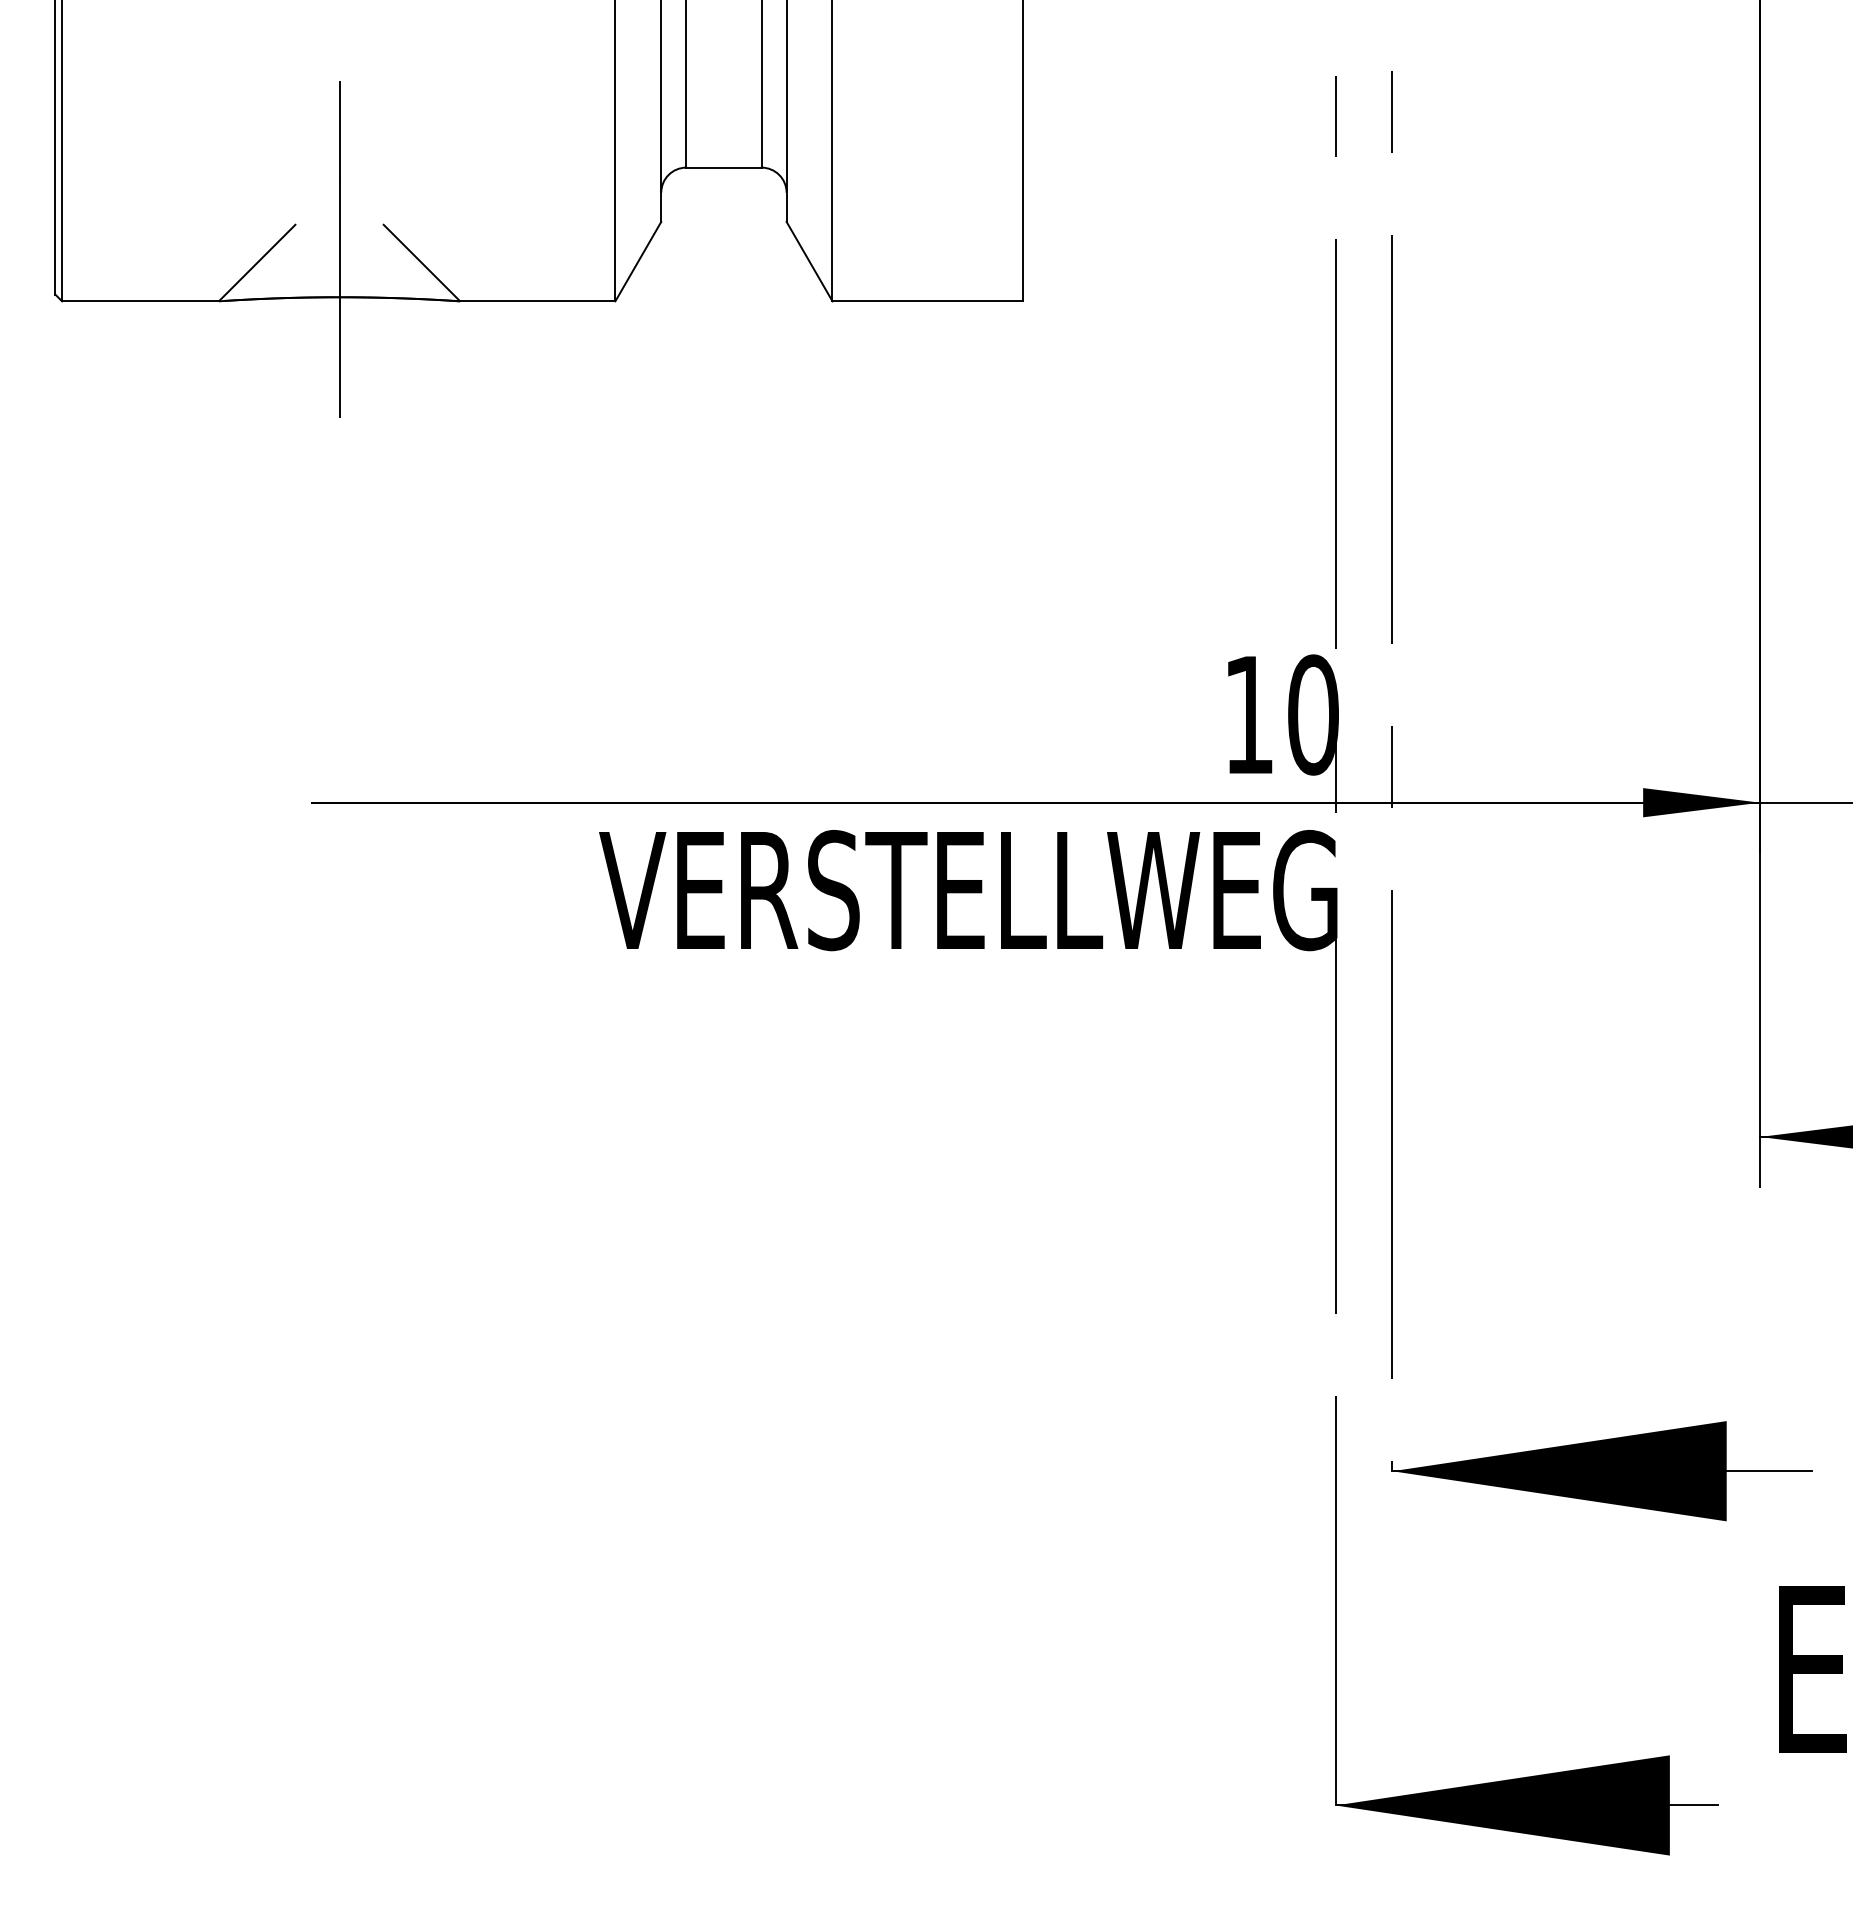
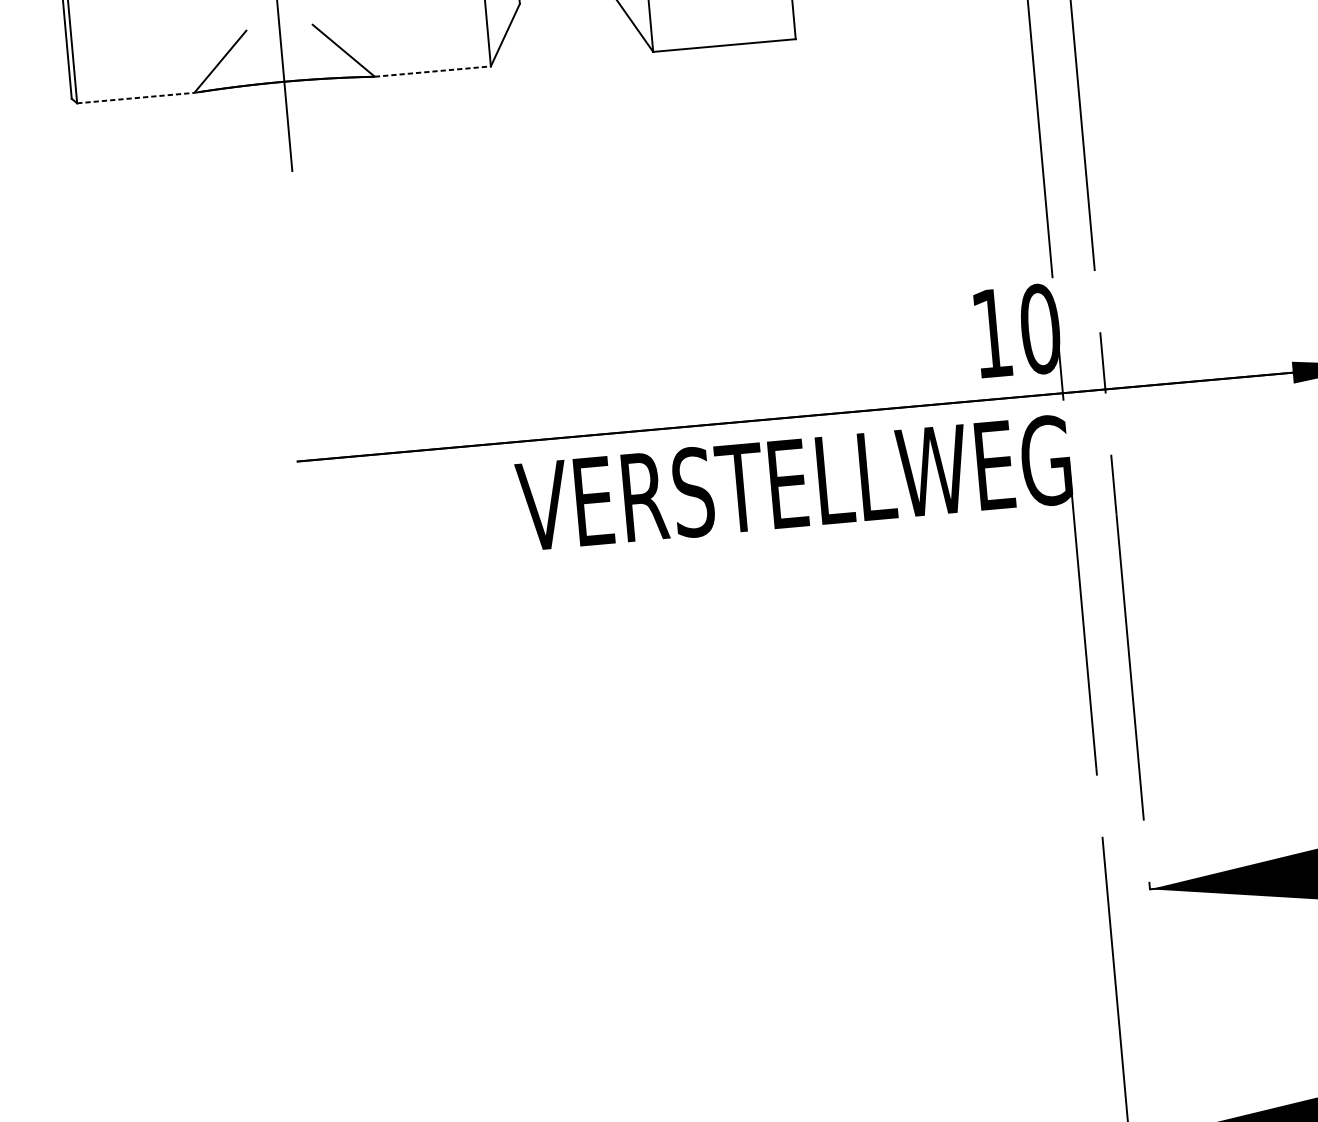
line: (141, 301) -> (136, 98), solid -> dashed
line: (537, 301) -> (432, 71), solid -> dashed

